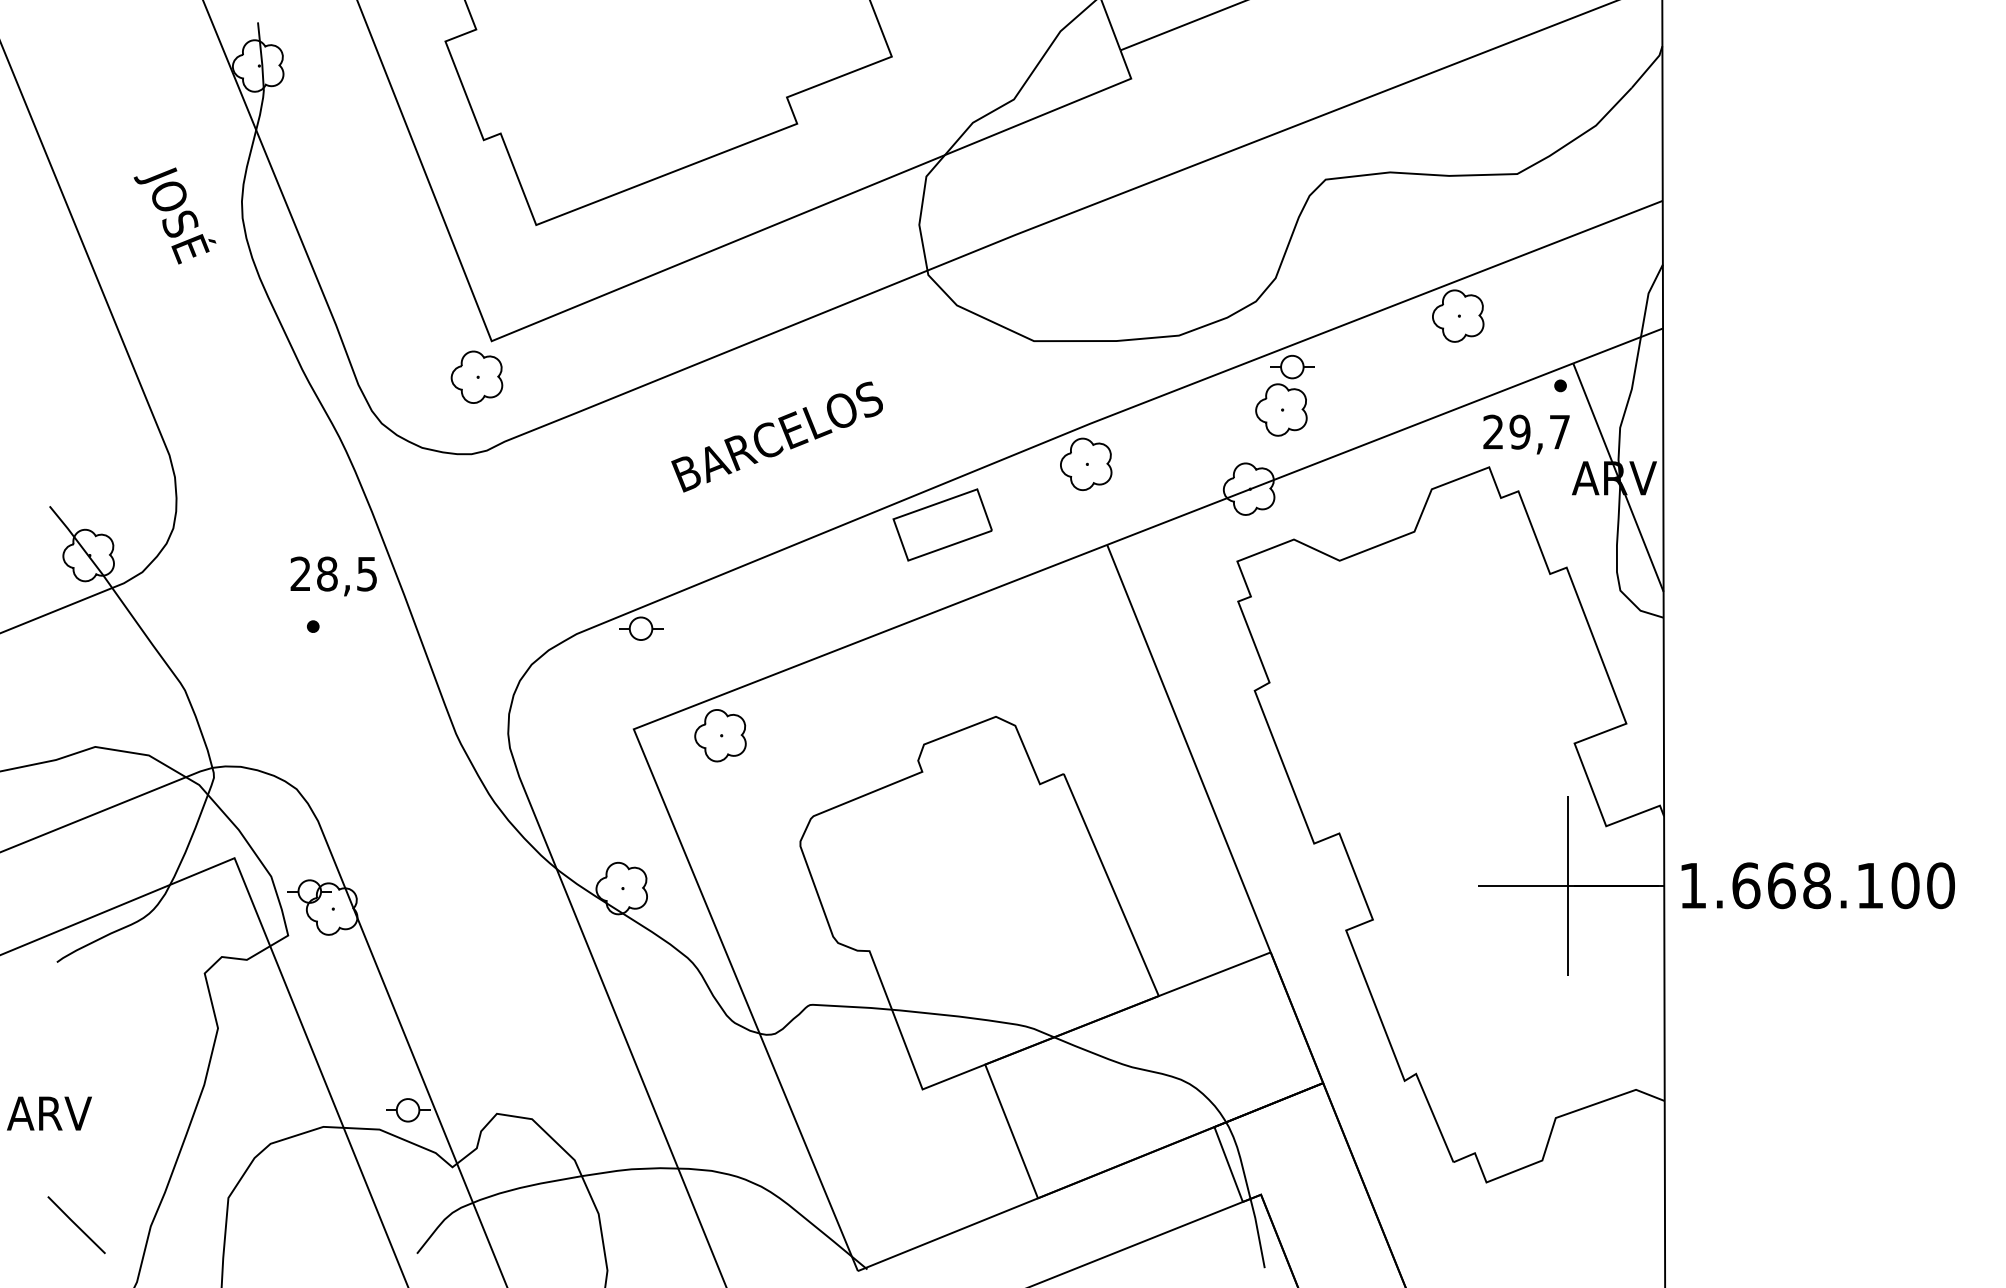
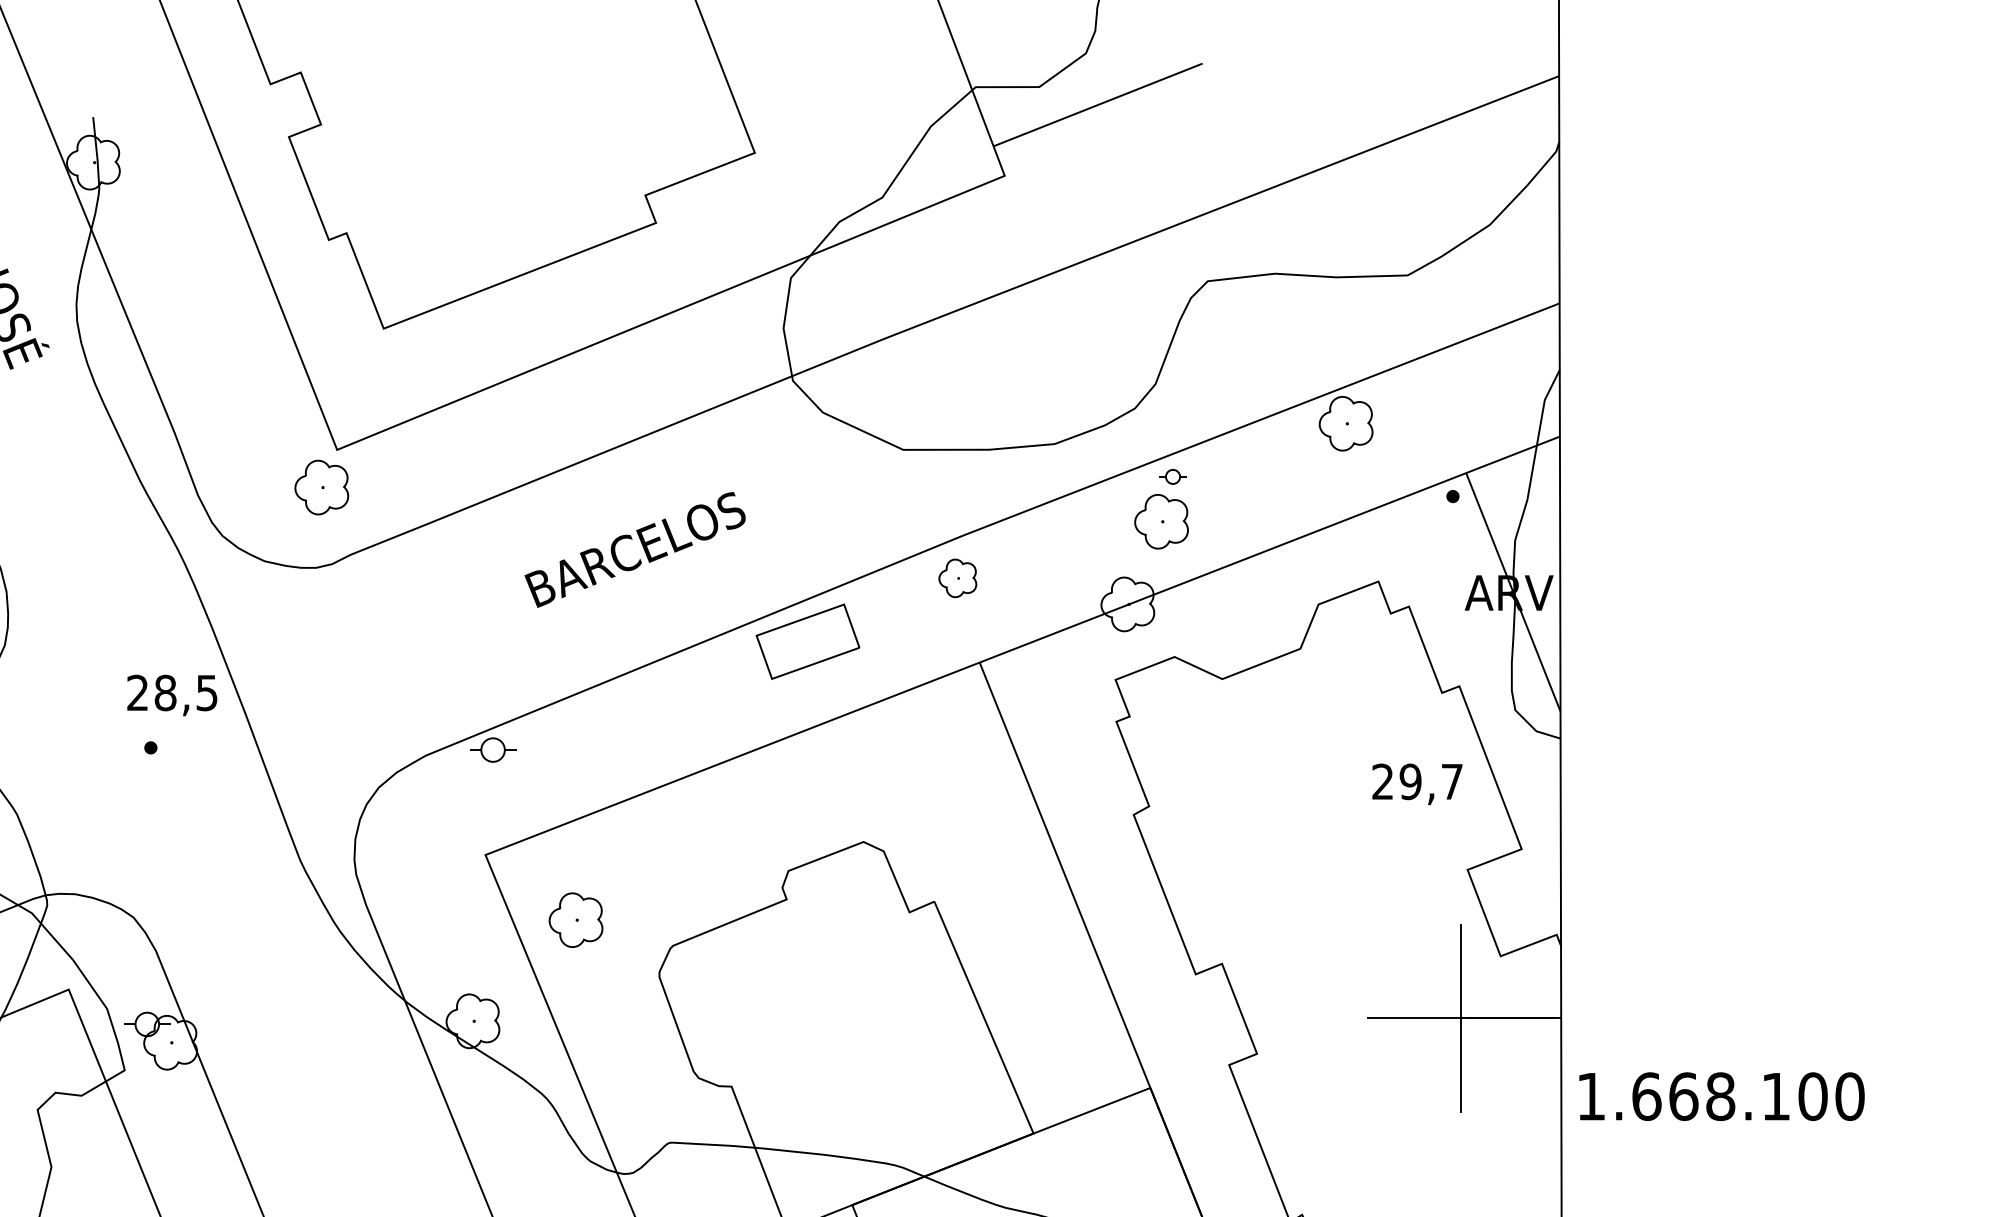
part: (1292, 366) -> (1173, 476), size x0.6
text: (1526, 434) -> (1417, 784), moved
part: (1086, 463) -> (958, 577), size x0.7
part: (720, 735) -> (576, 919), moved
text: (1817, 885) -> (1721, 1096), moved

